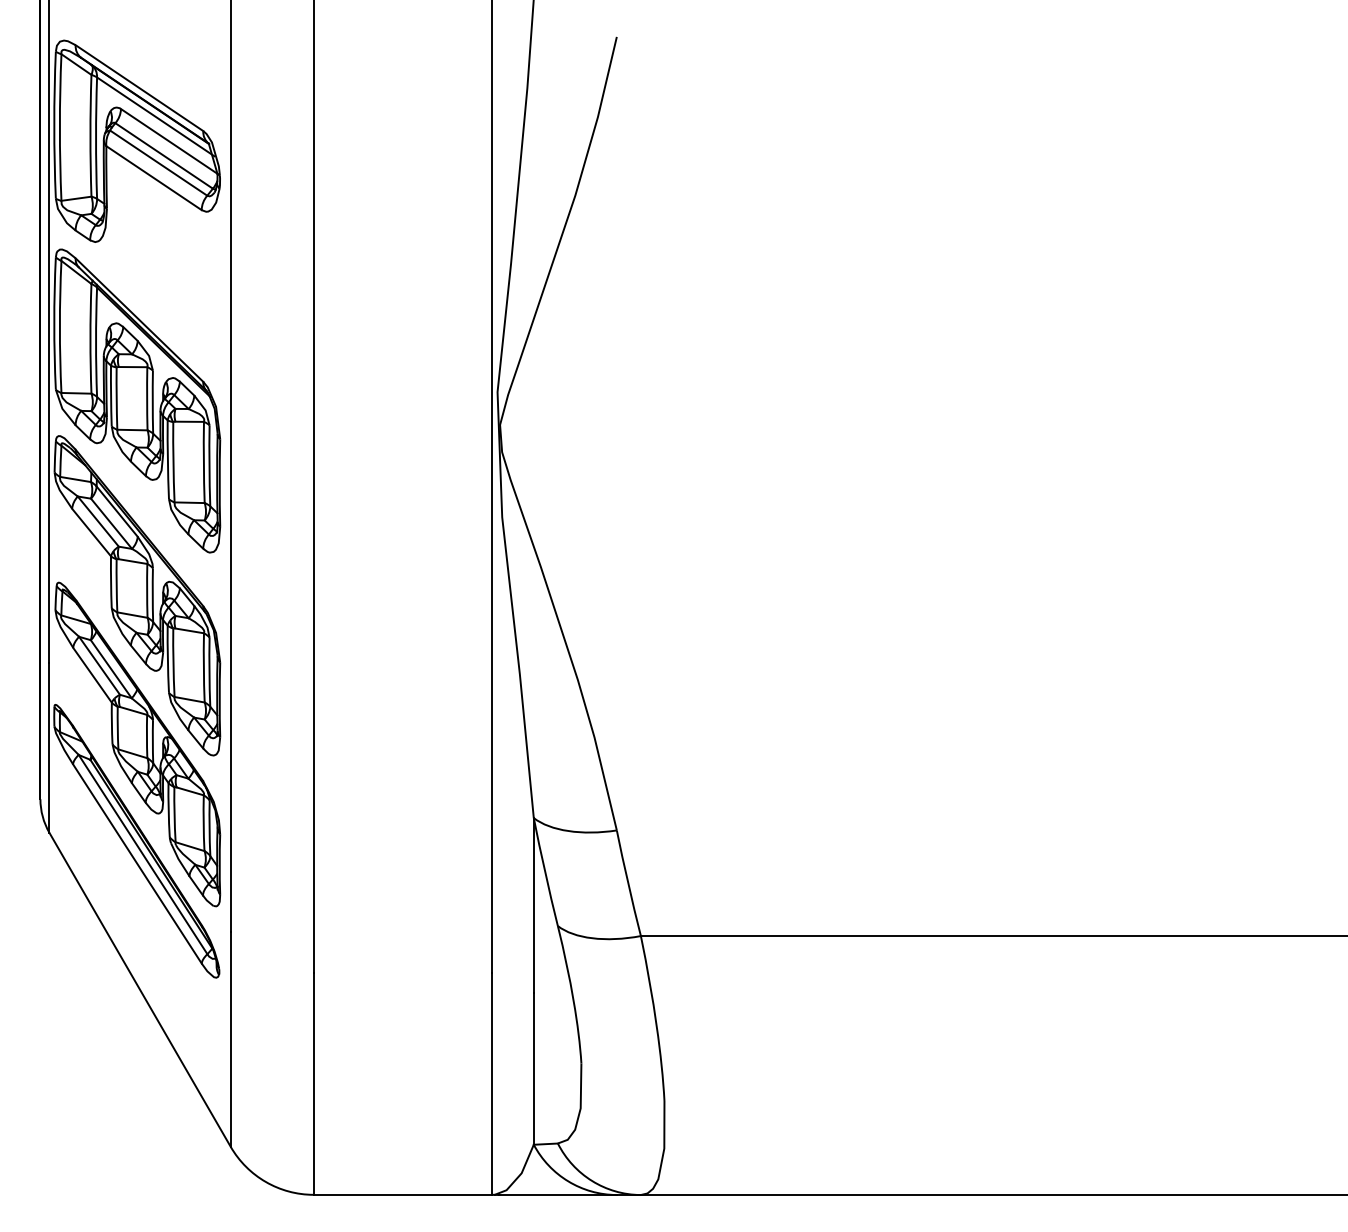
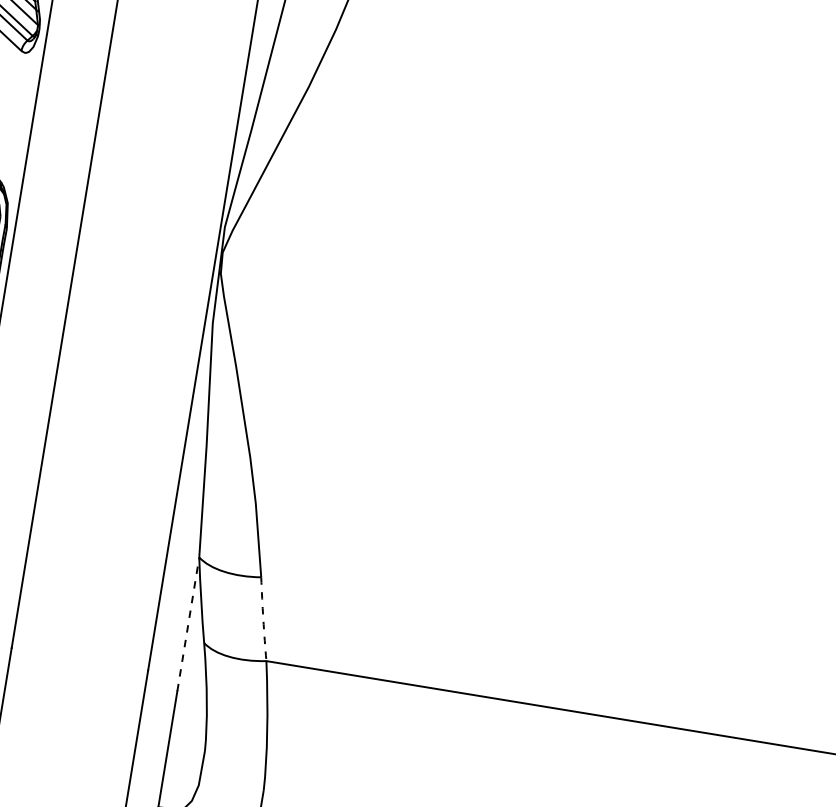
arc: (628, 883) -> (263, 619), solid -> dashed
line: (533, 905) -> (188, 624), solid -> dashed

